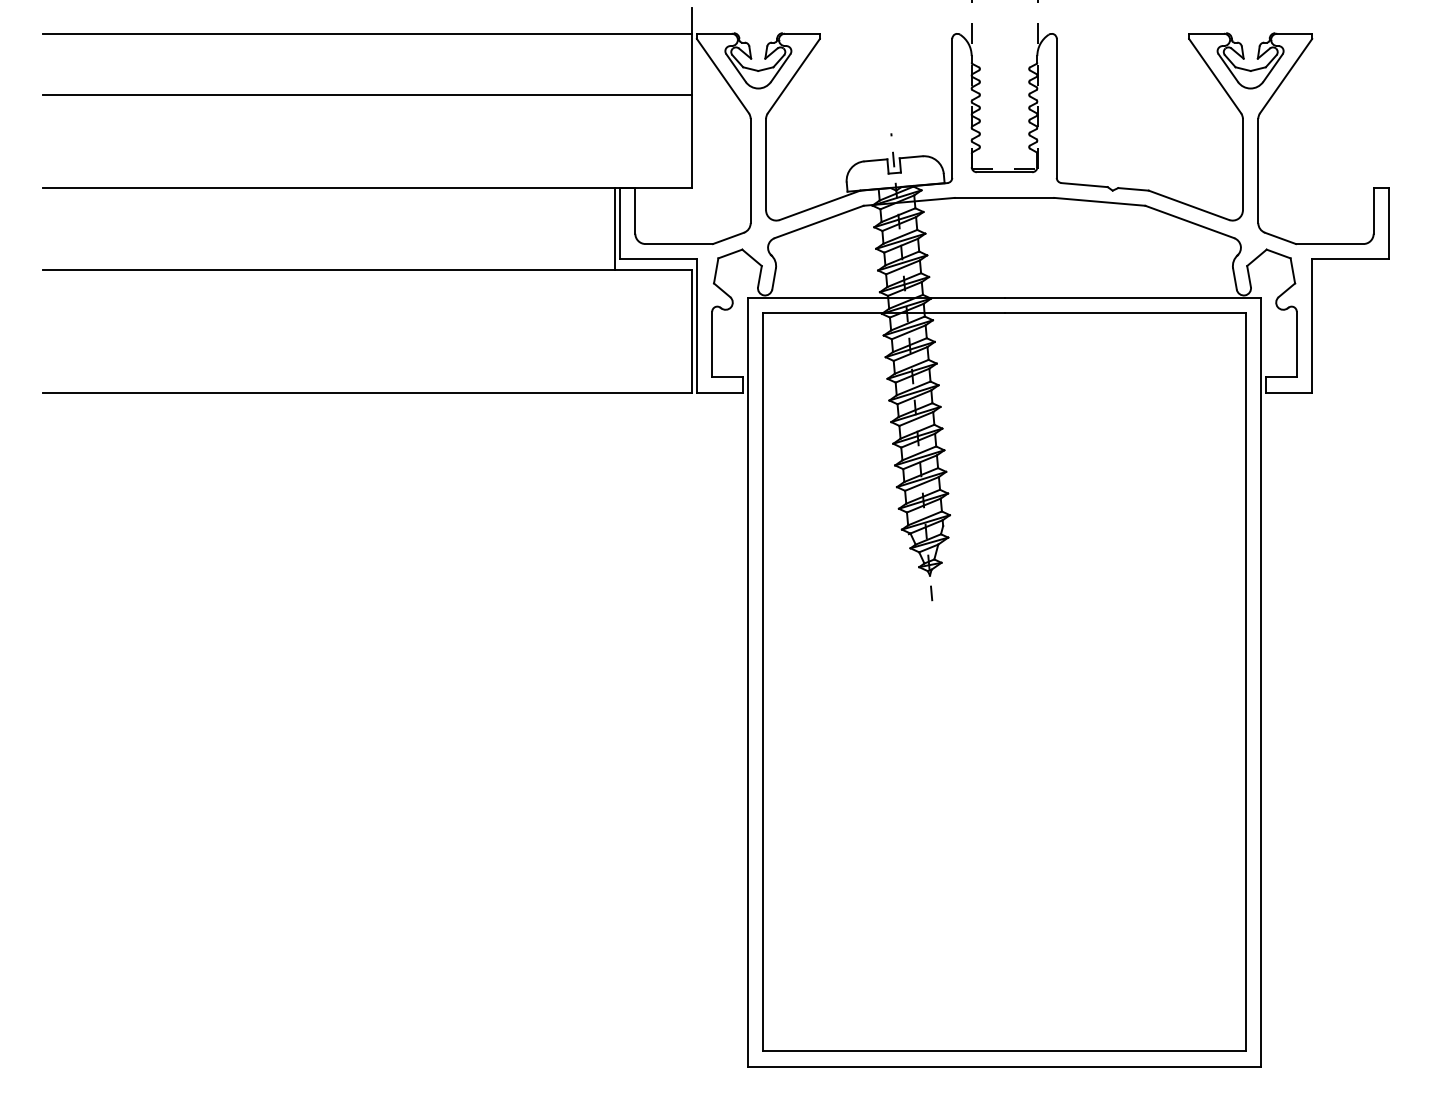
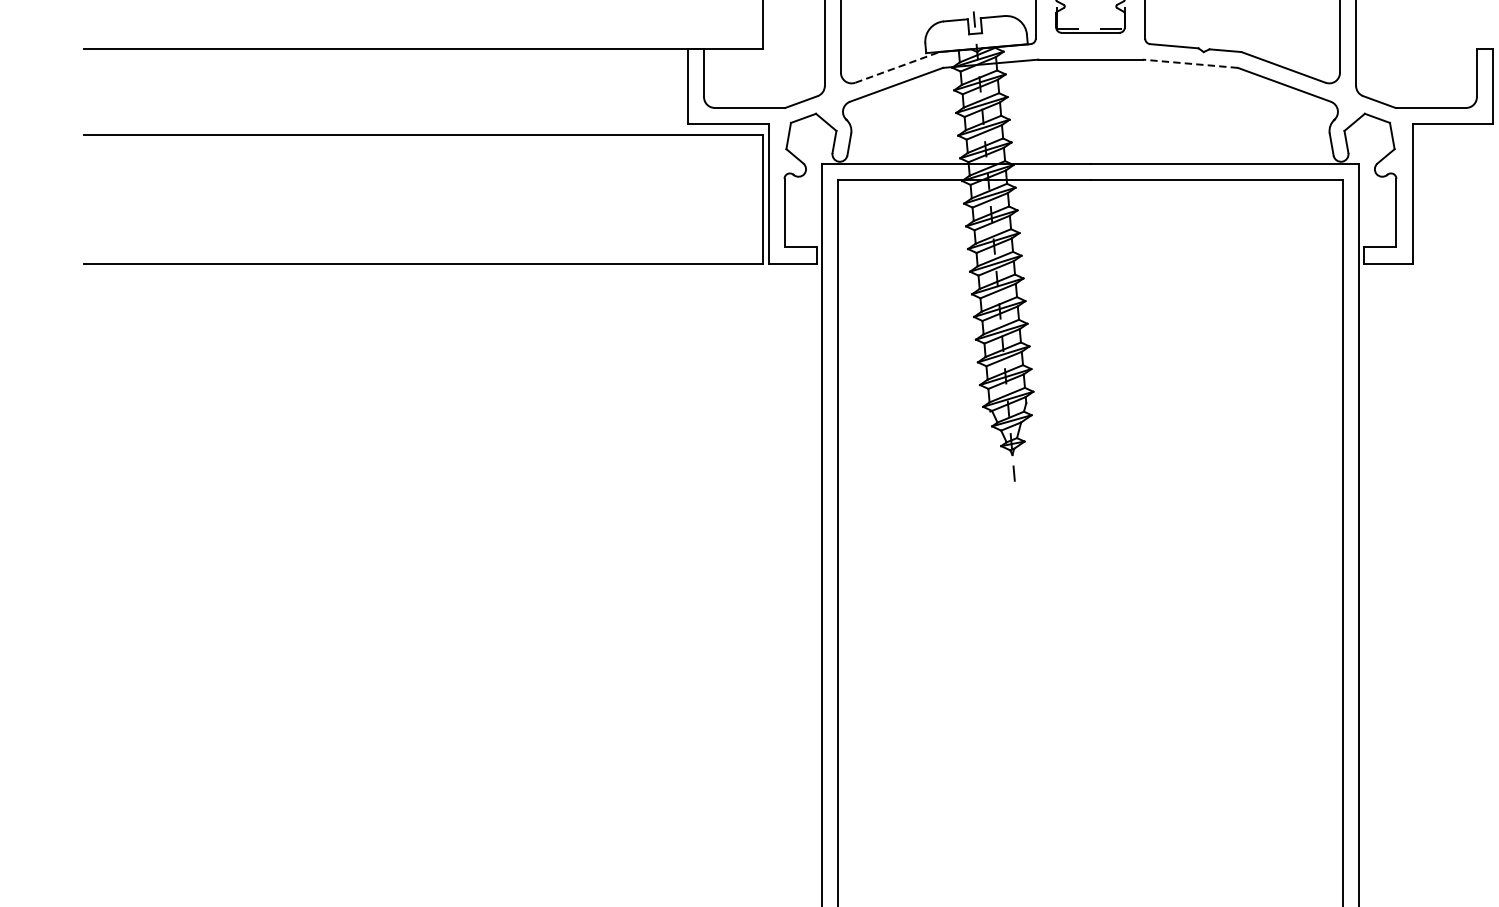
line: (1099, 201) -> (1189, 63), solid -> dashed
line: (820, 205) -> (897, 67), solid -> dashed
line: (614, 228) -> (682, 91), removed

